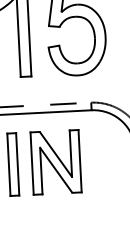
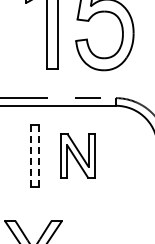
part: (55, 161) -> (77, 155), size x0.7
line: (17, 163) -> (39, 155), solid -> dashed
line: (8, 165) -> (30, 156), solid -> dashed

